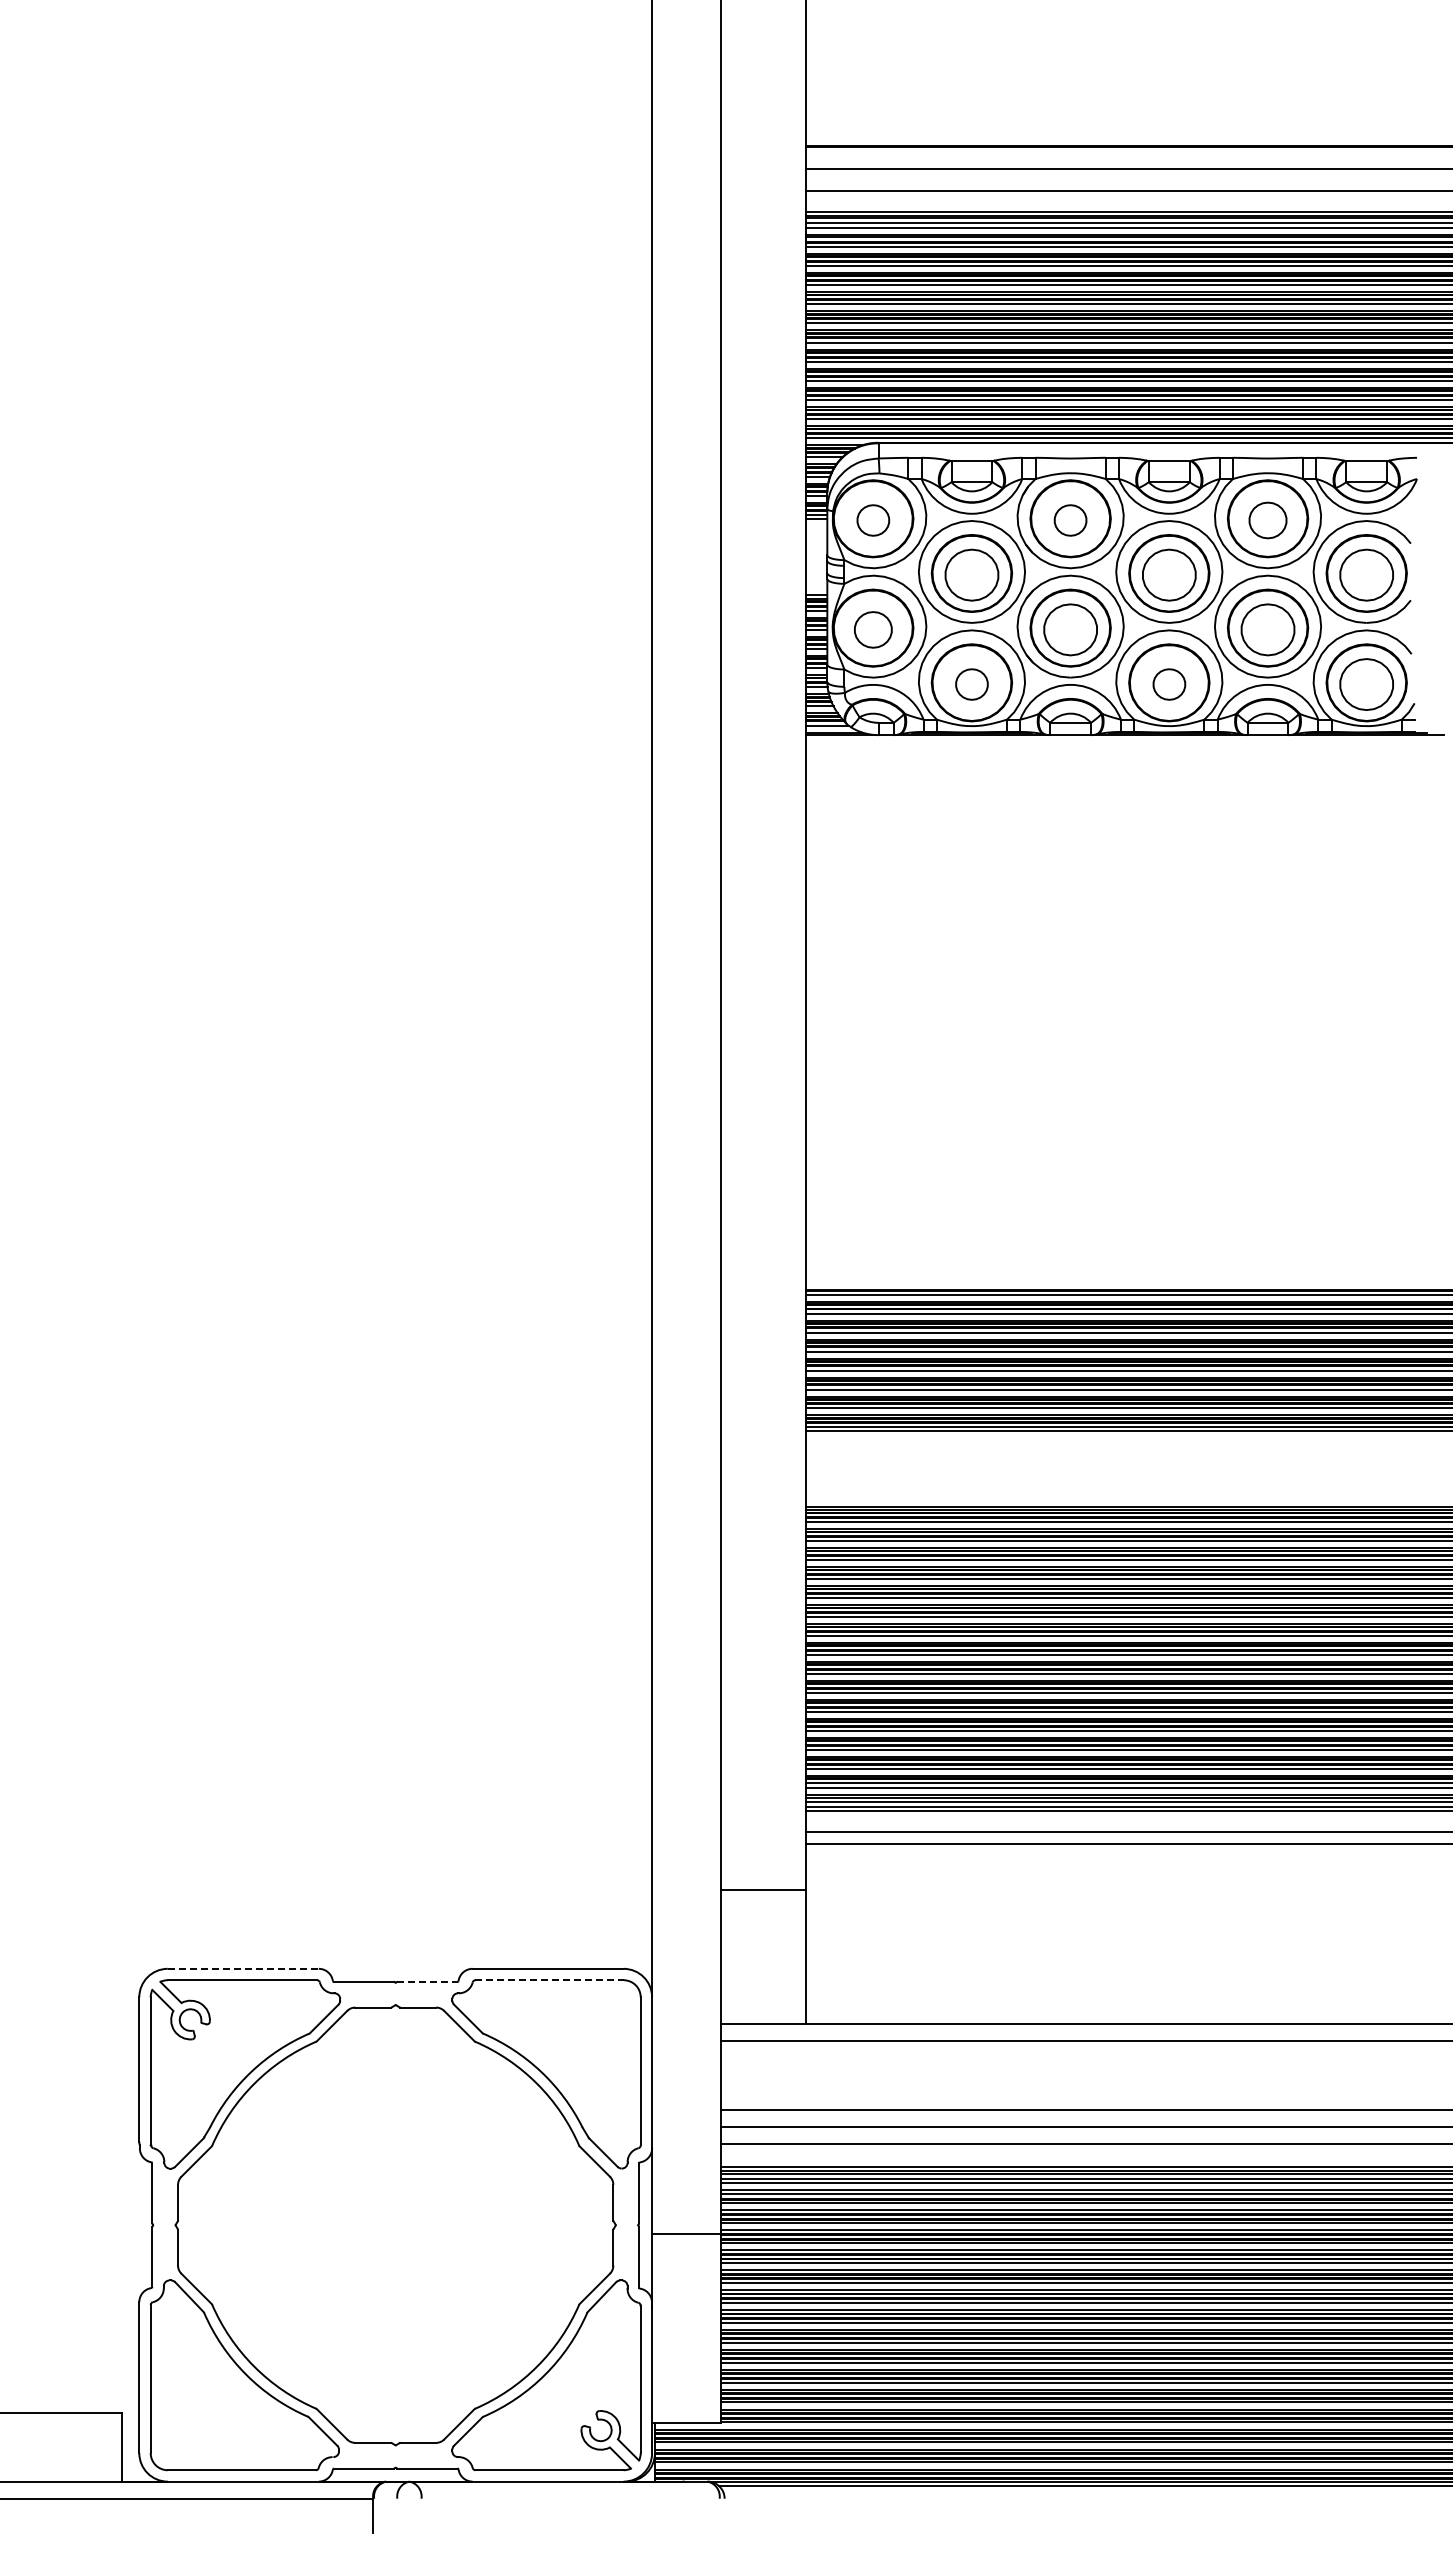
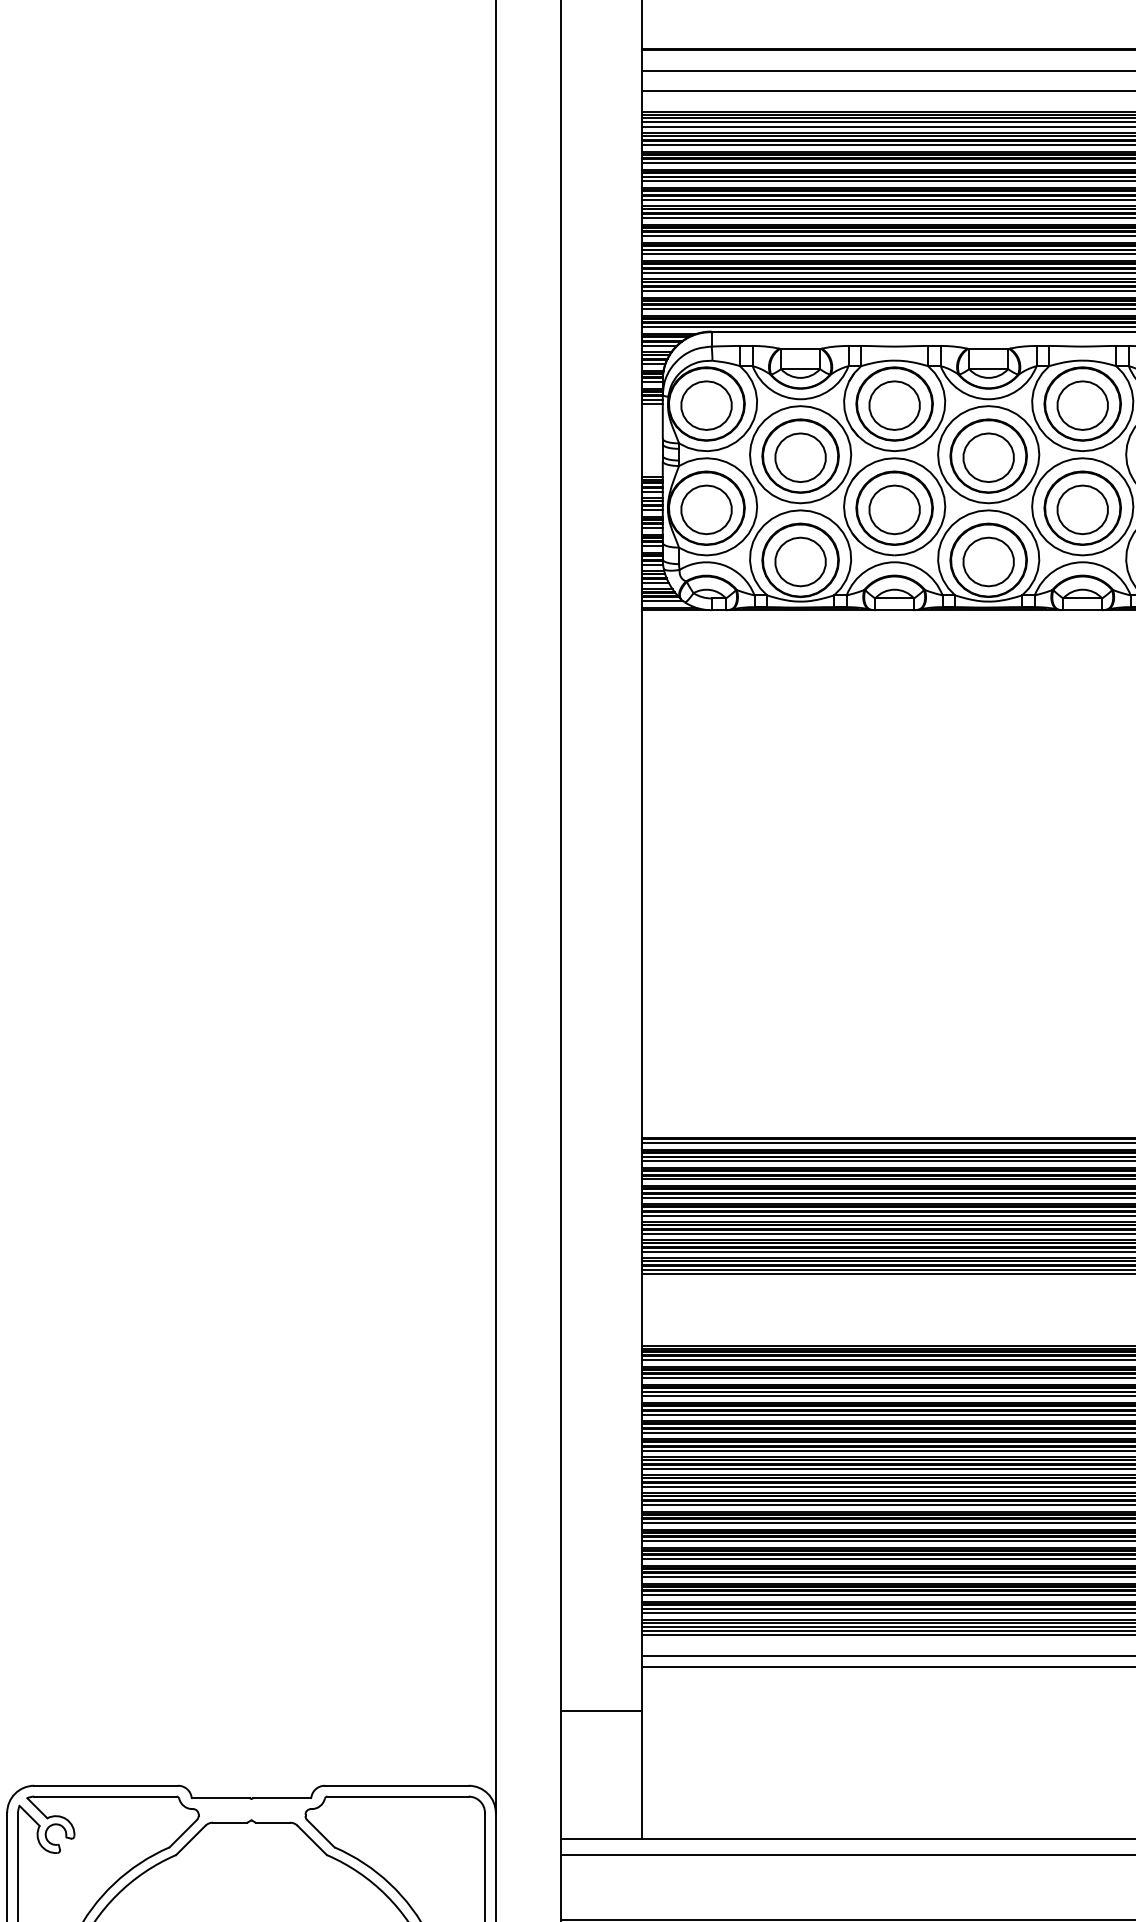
part: (873, 520) -> (706, 405), size x1.67
part: (1070, 520) -> (894, 405), size x1.67
part: (1267, 520) -> (1082, 405), size x1.43
part: (873, 629) -> (706, 509), size x1.43
part: (971, 684) -> (800, 561), size x1.67
part: (1169, 684) -> (988, 561), size x1.67
line: (243, 1968) -> (106, 1785), dashed -> solid
line: (550, 1980) -> (399, 1796), dashed -> solid
line: (428, 1981) -> (282, 1797), dashed -> solid

